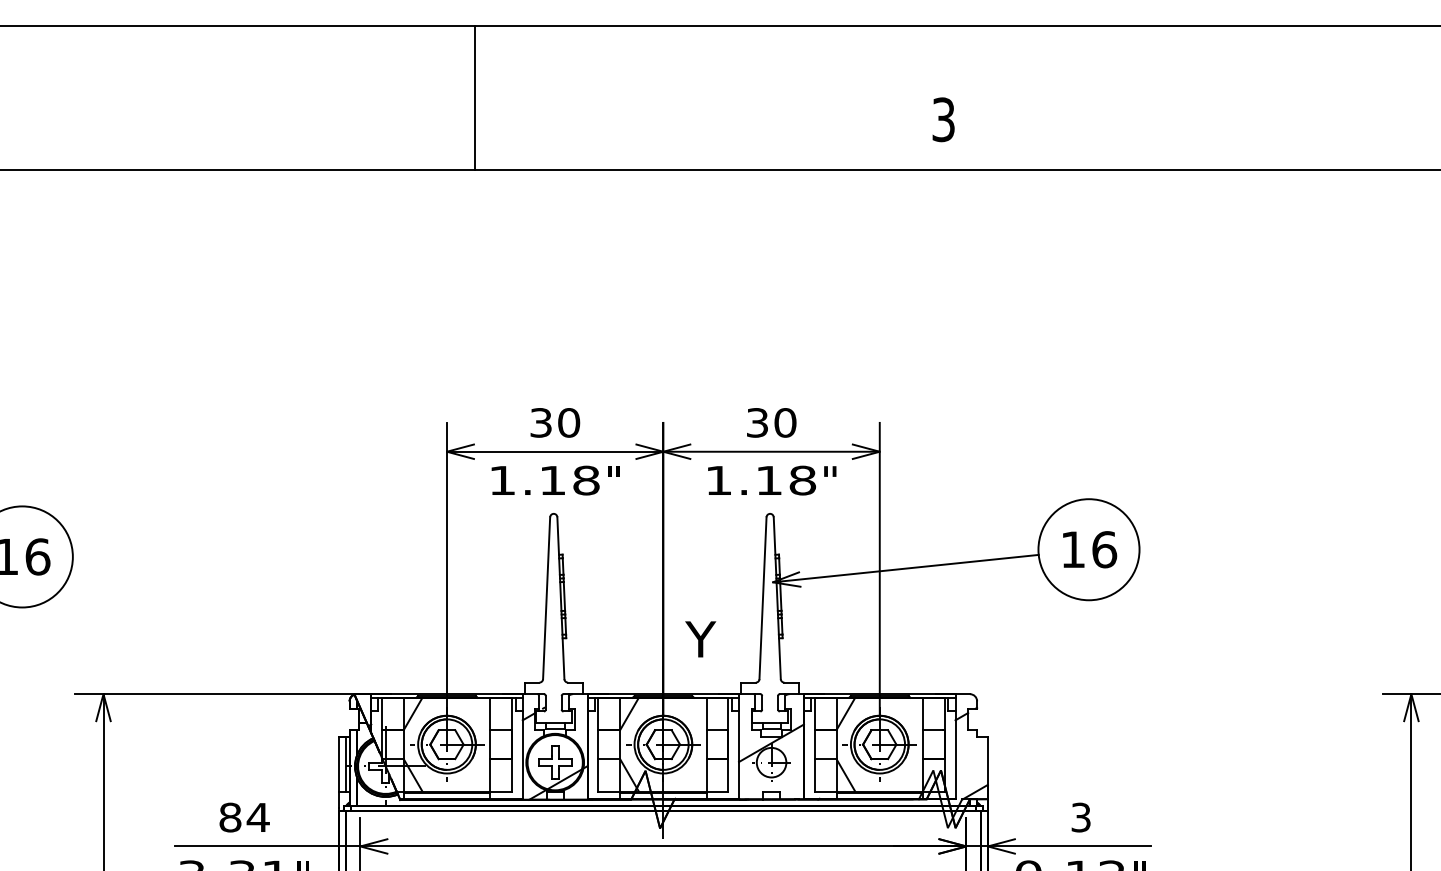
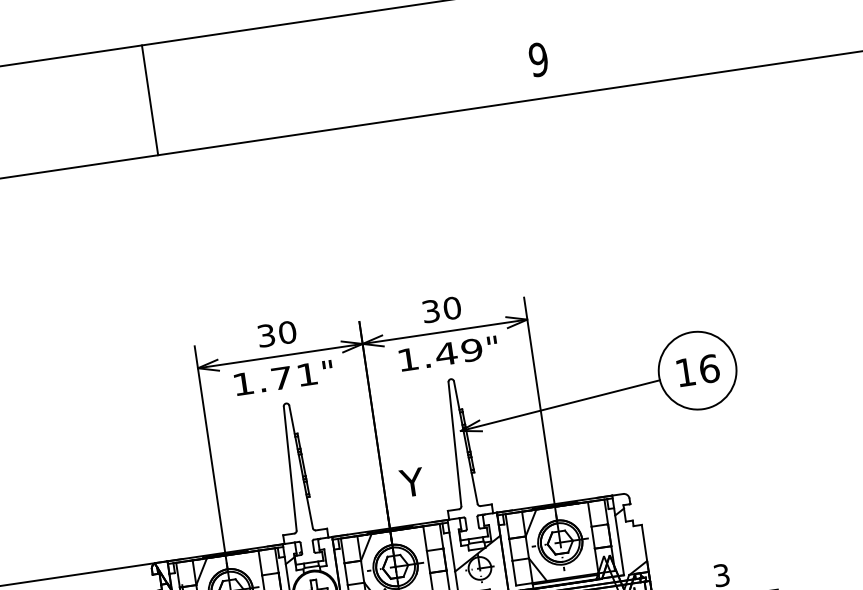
line: (475, 98) -> (150, 100), moved
text: (943, 119) -> (538, 59), 3 -> 9
text: (569, 480) -> (294, 376), 1.18 -> 1.71
text: (785, 480) -> (458, 352), 1.18 -> 1.49

